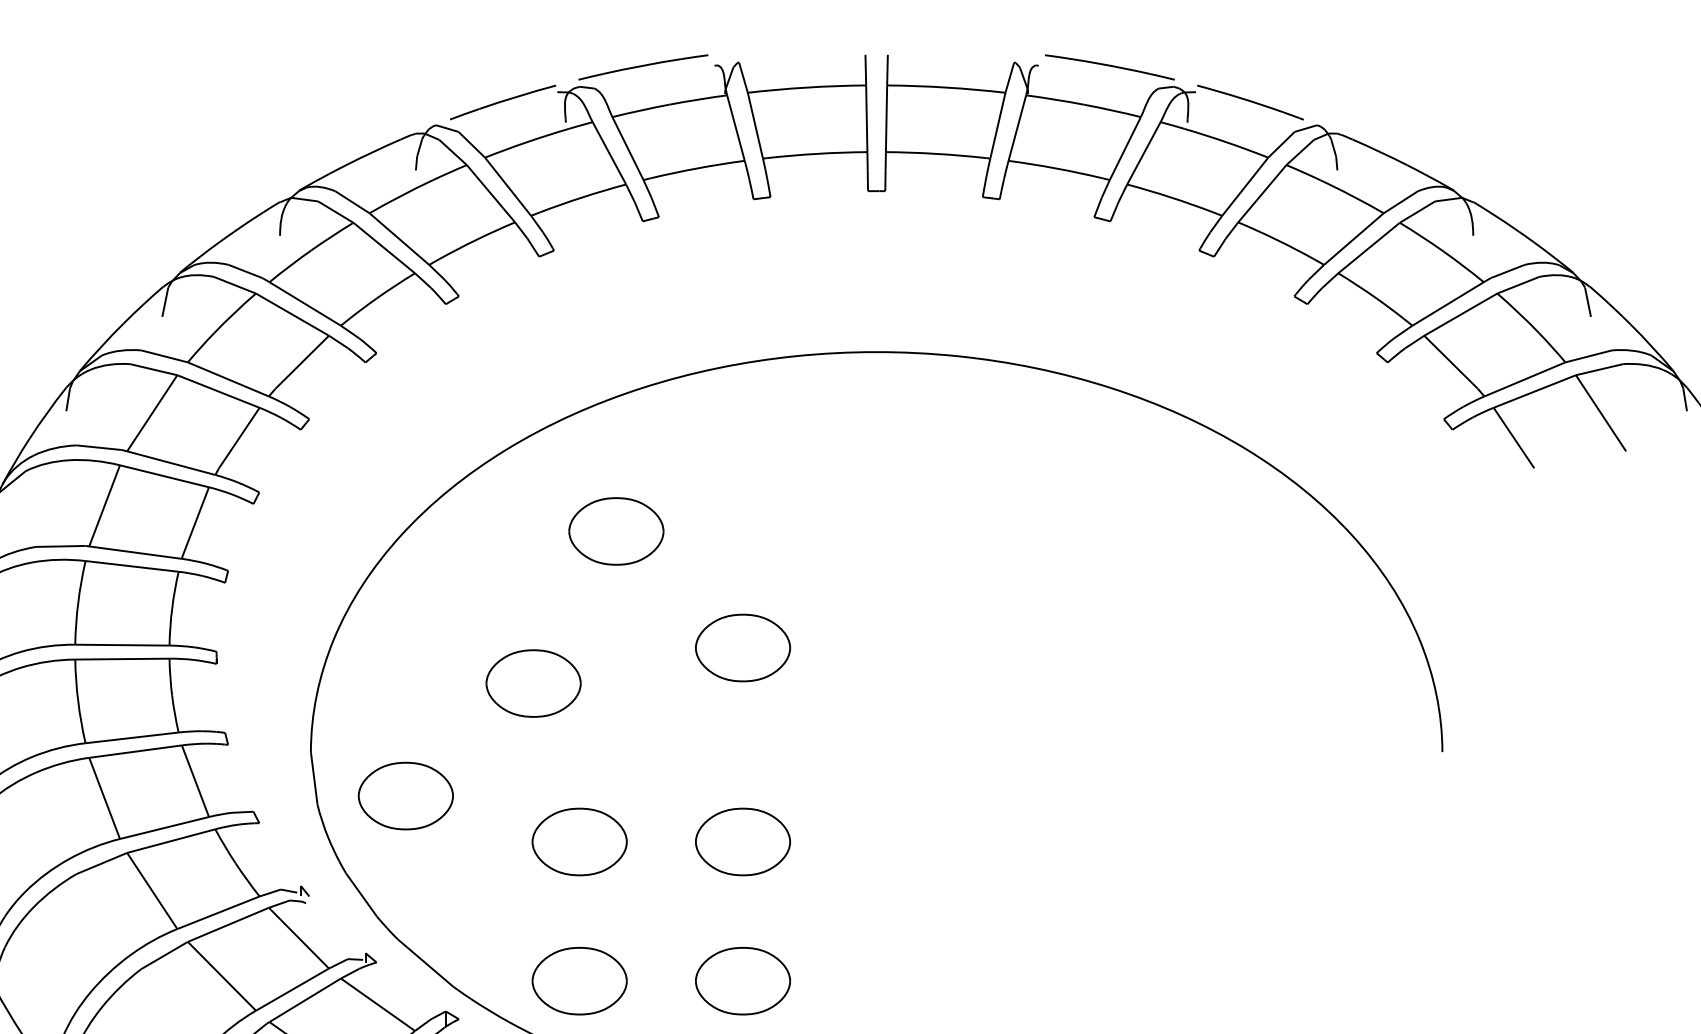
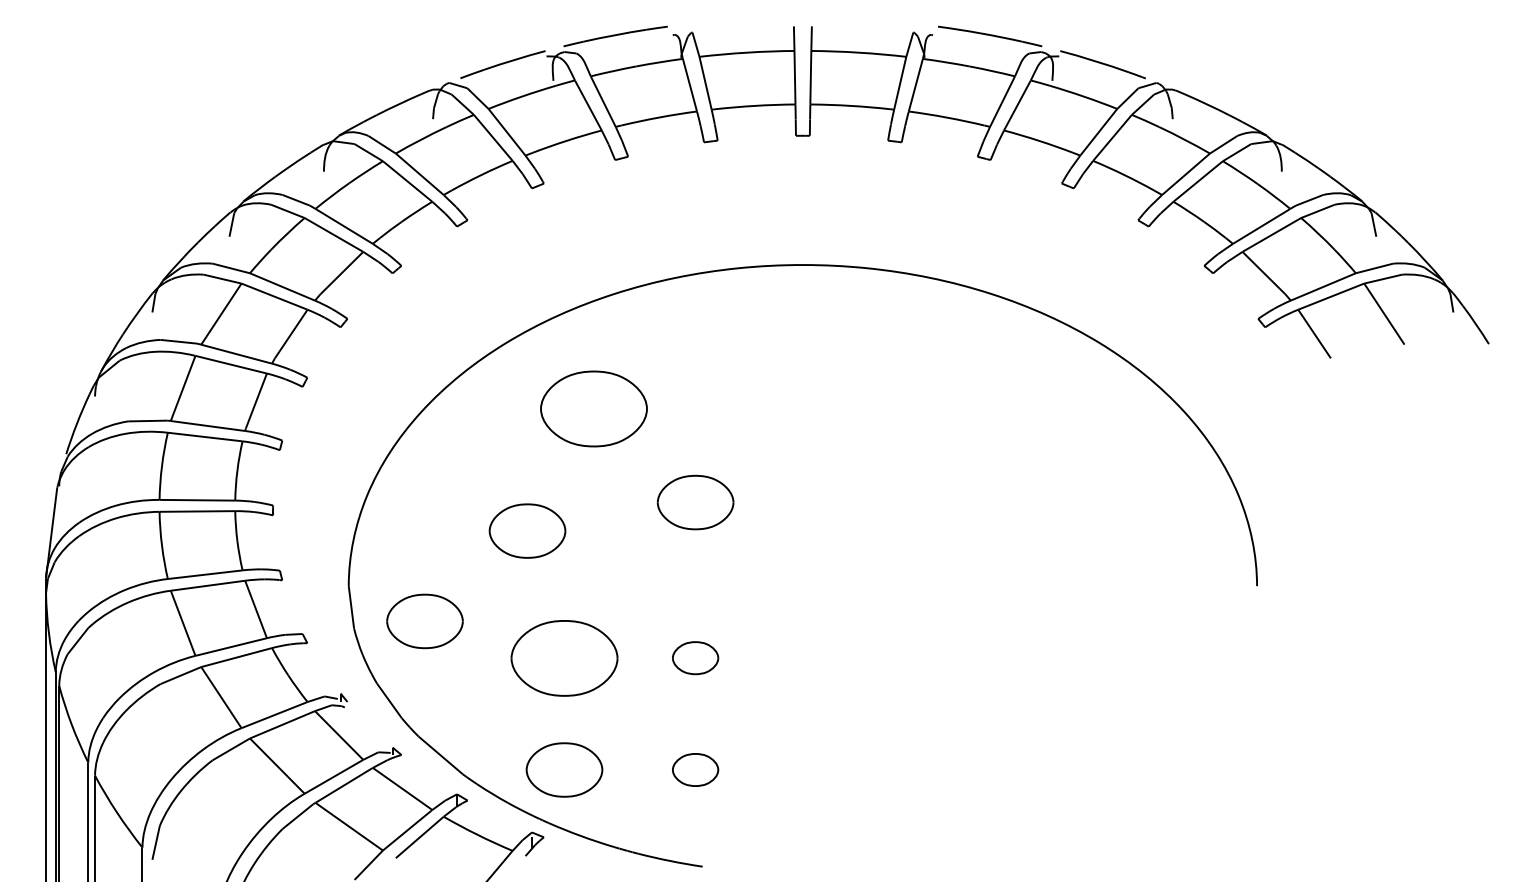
part: (615, 530) -> (593, 408), size x1.4
part: (579, 841) -> (564, 657), size x1.4
part: (742, 841) -> (695, 657), size x0.6
part: (742, 980) -> (695, 769), size x0.6

